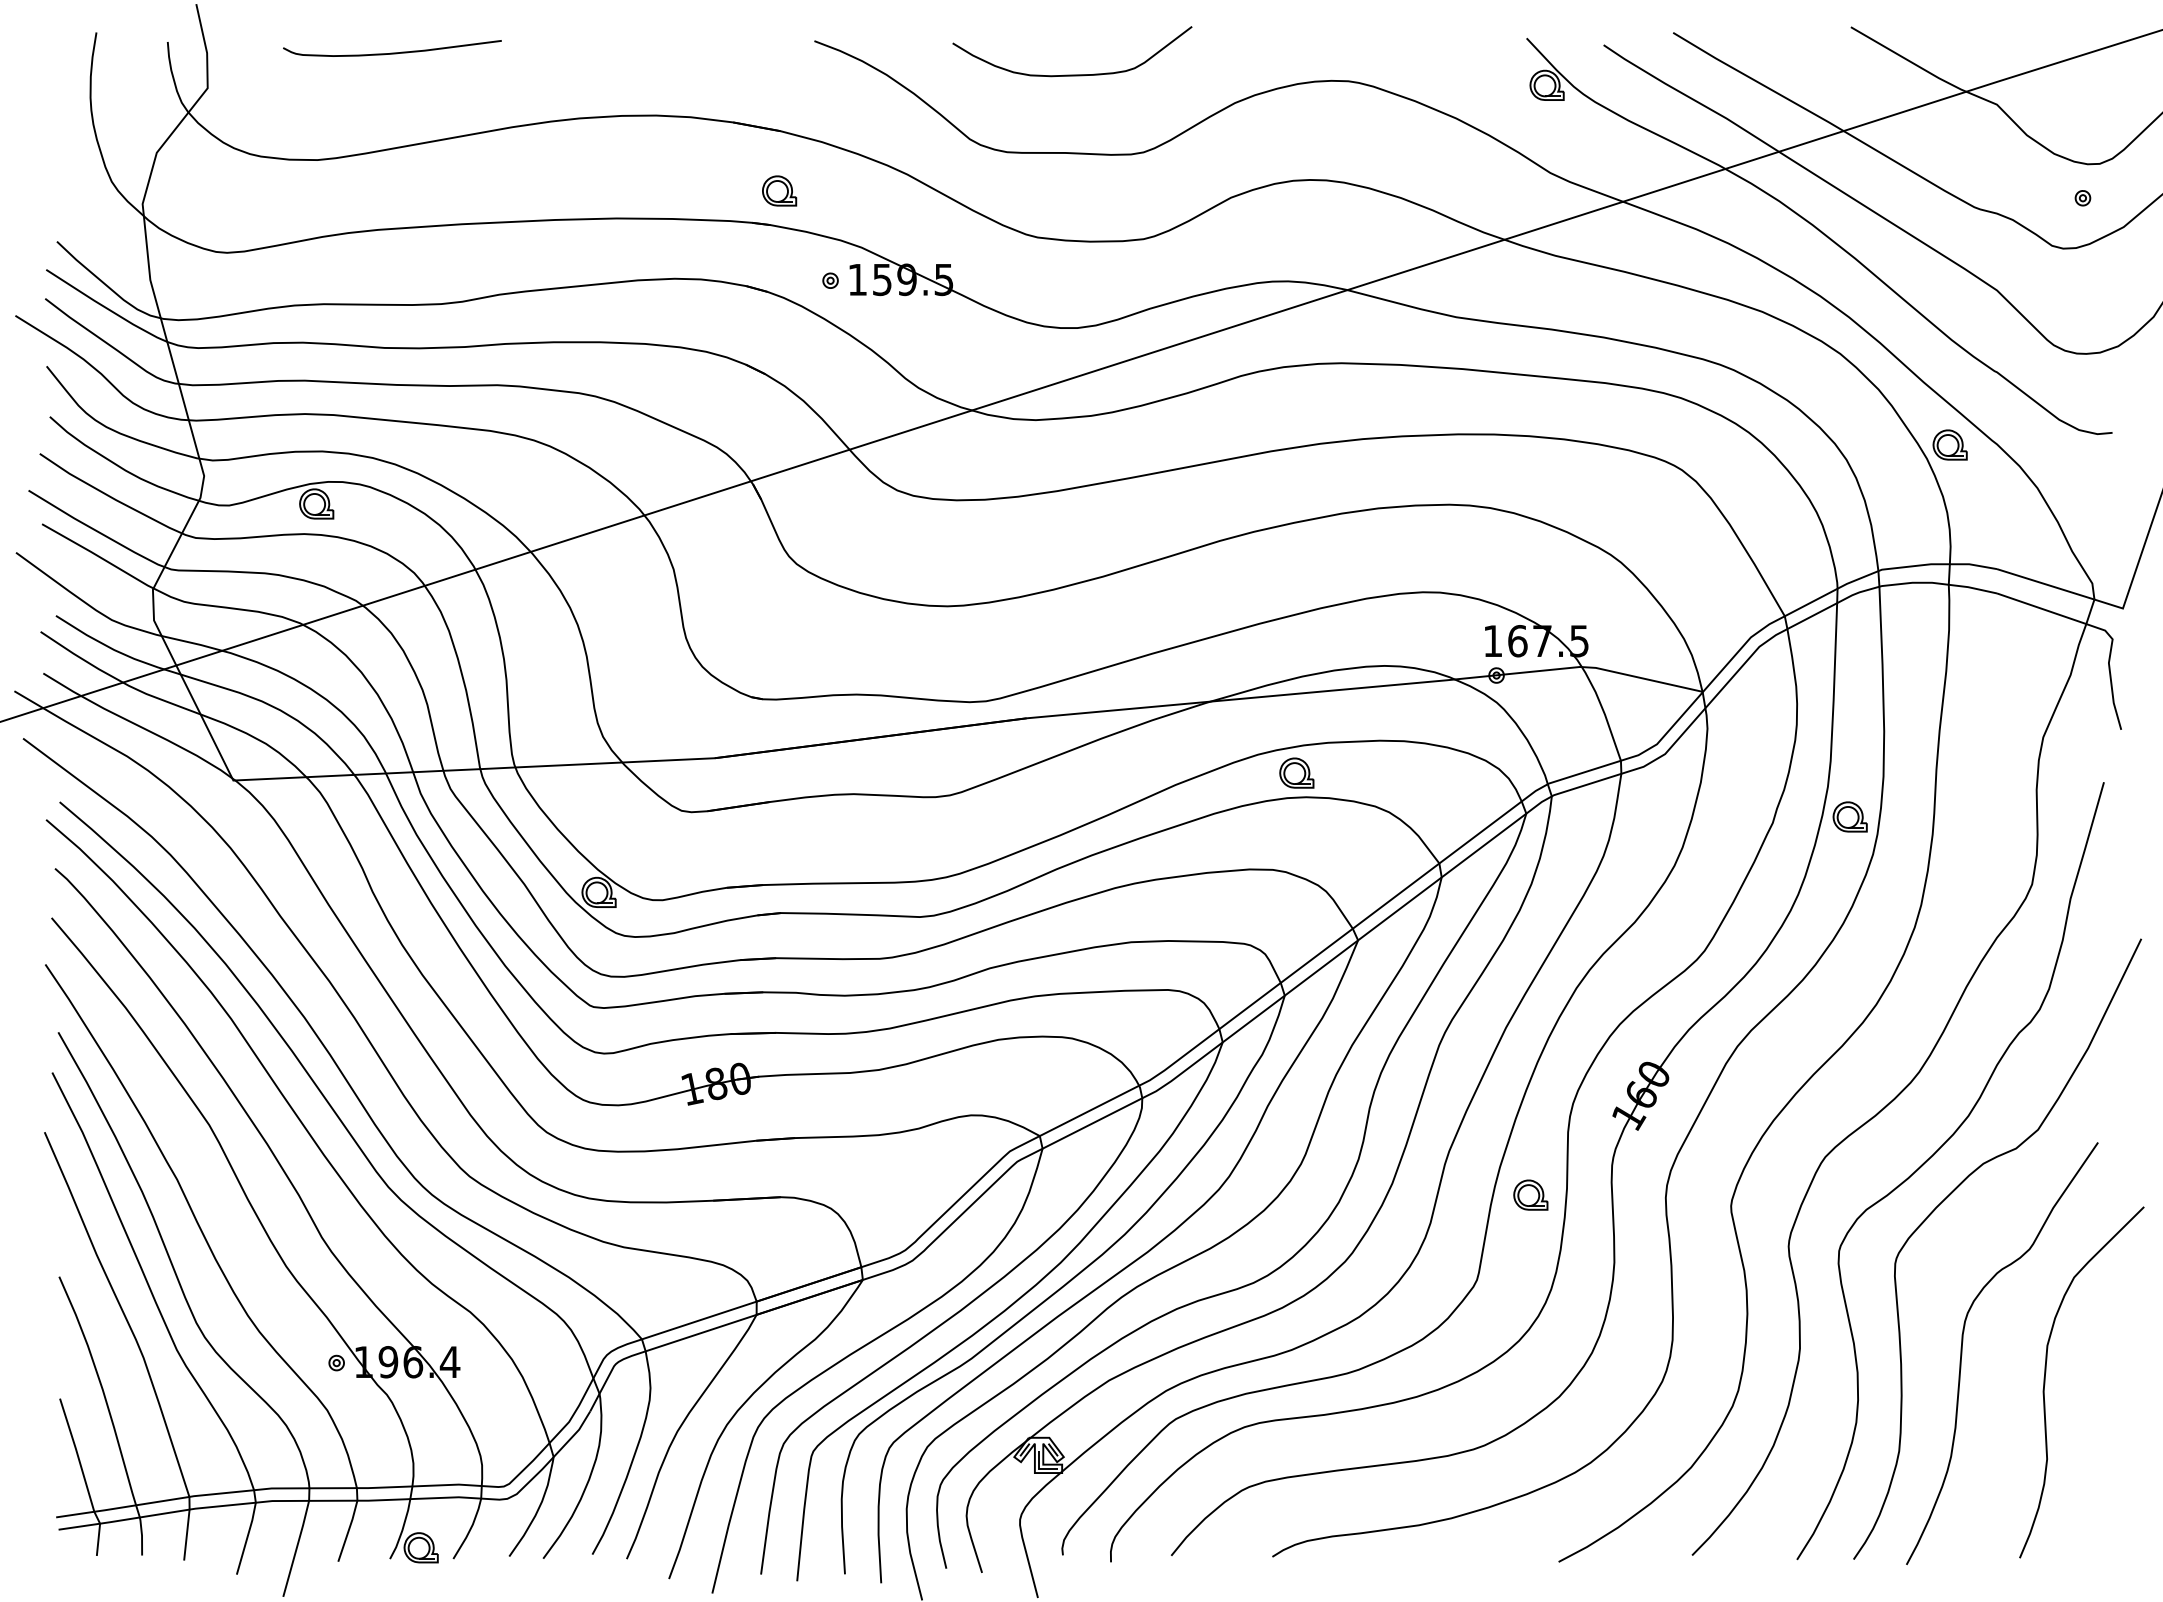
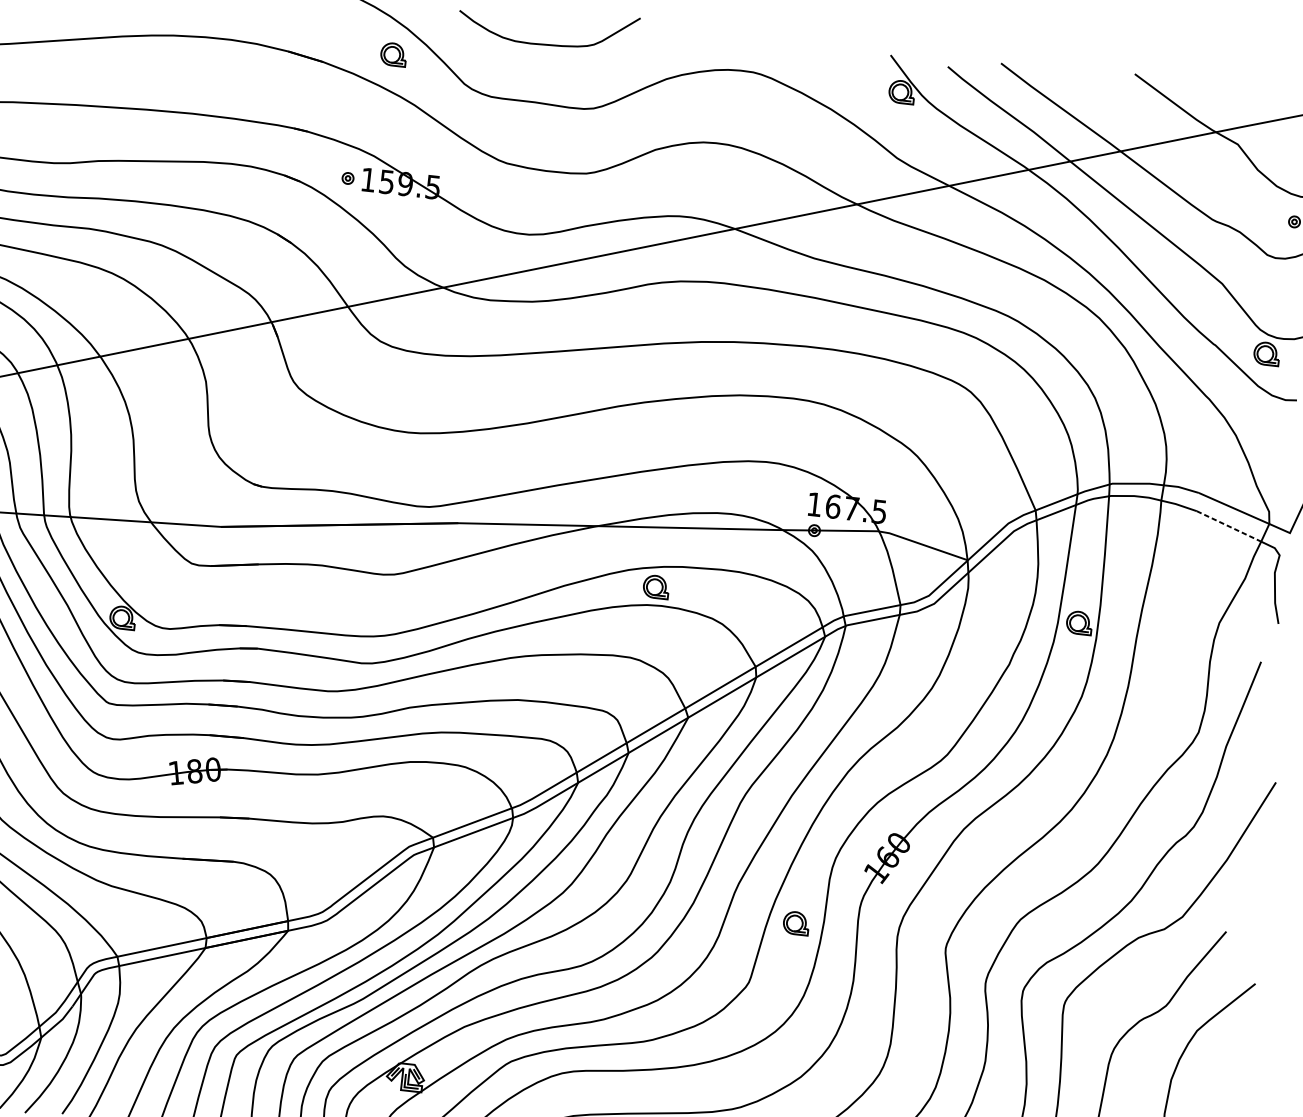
part: (779, 190) -> (393, 54), moved
part: (1949, 444) -> (1266, 353), moved
line: (2042, 608) -> (1229, 526), solid -> dashed
part: (1849, 816) -> (1079, 622), moved

